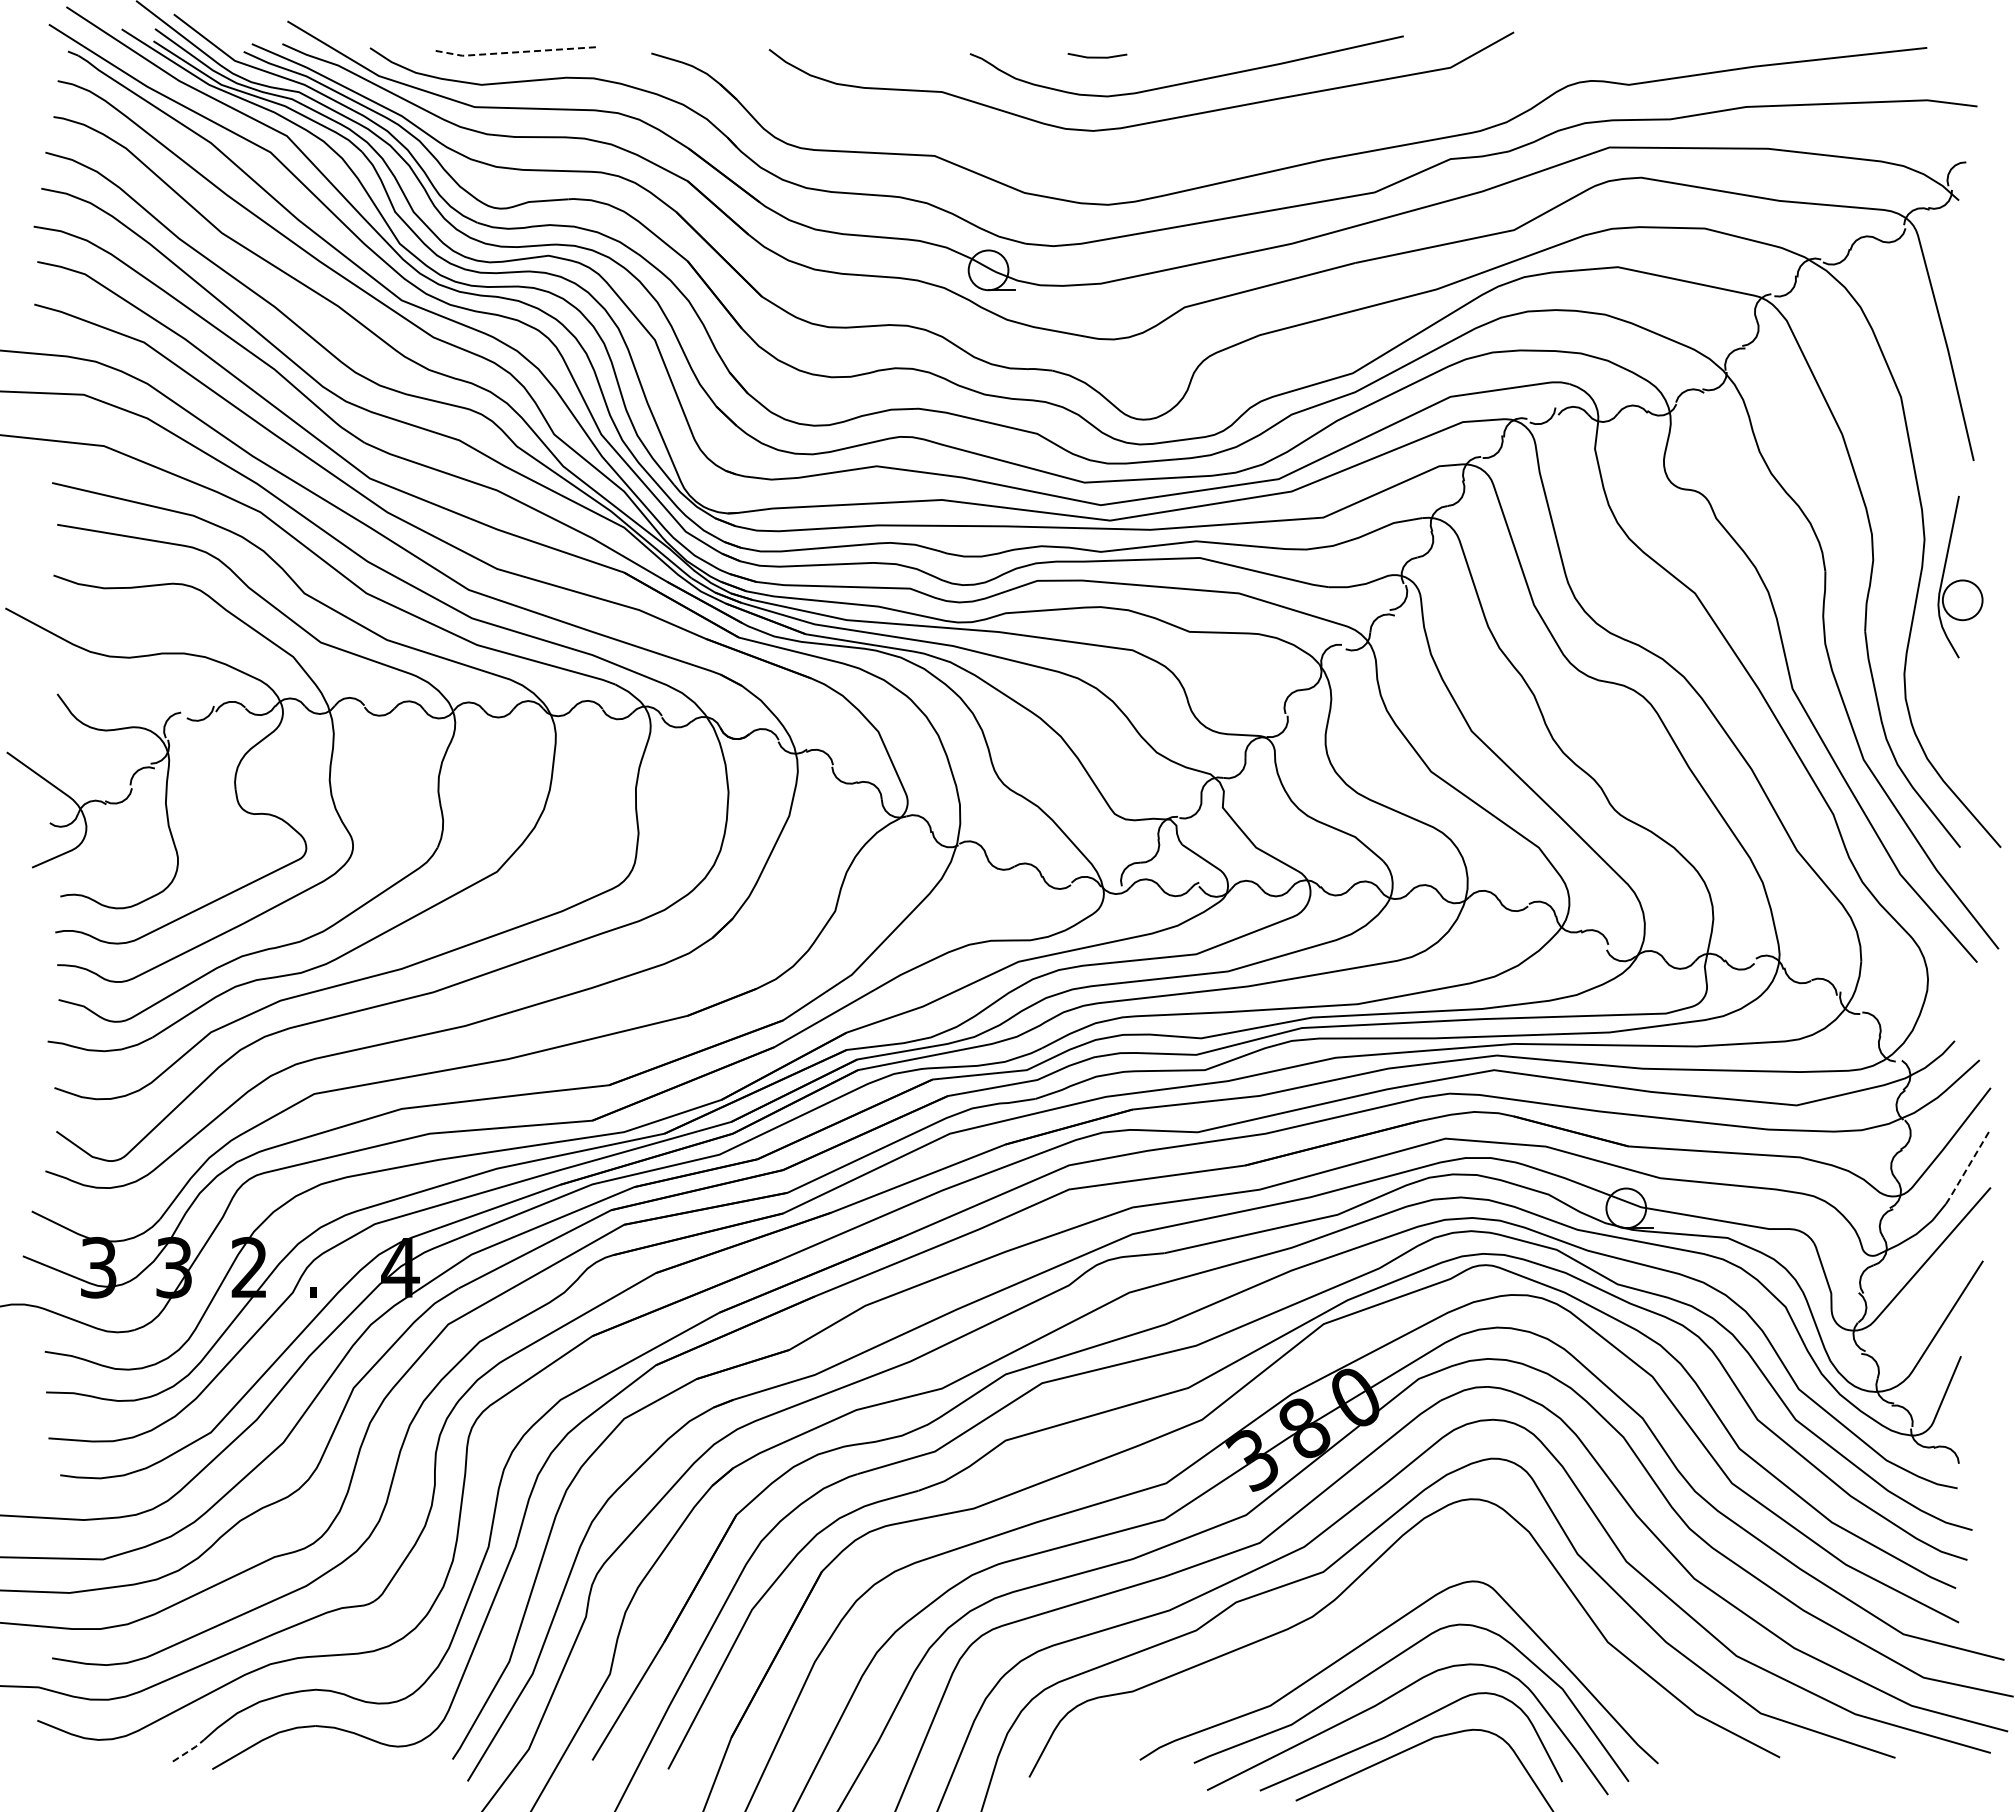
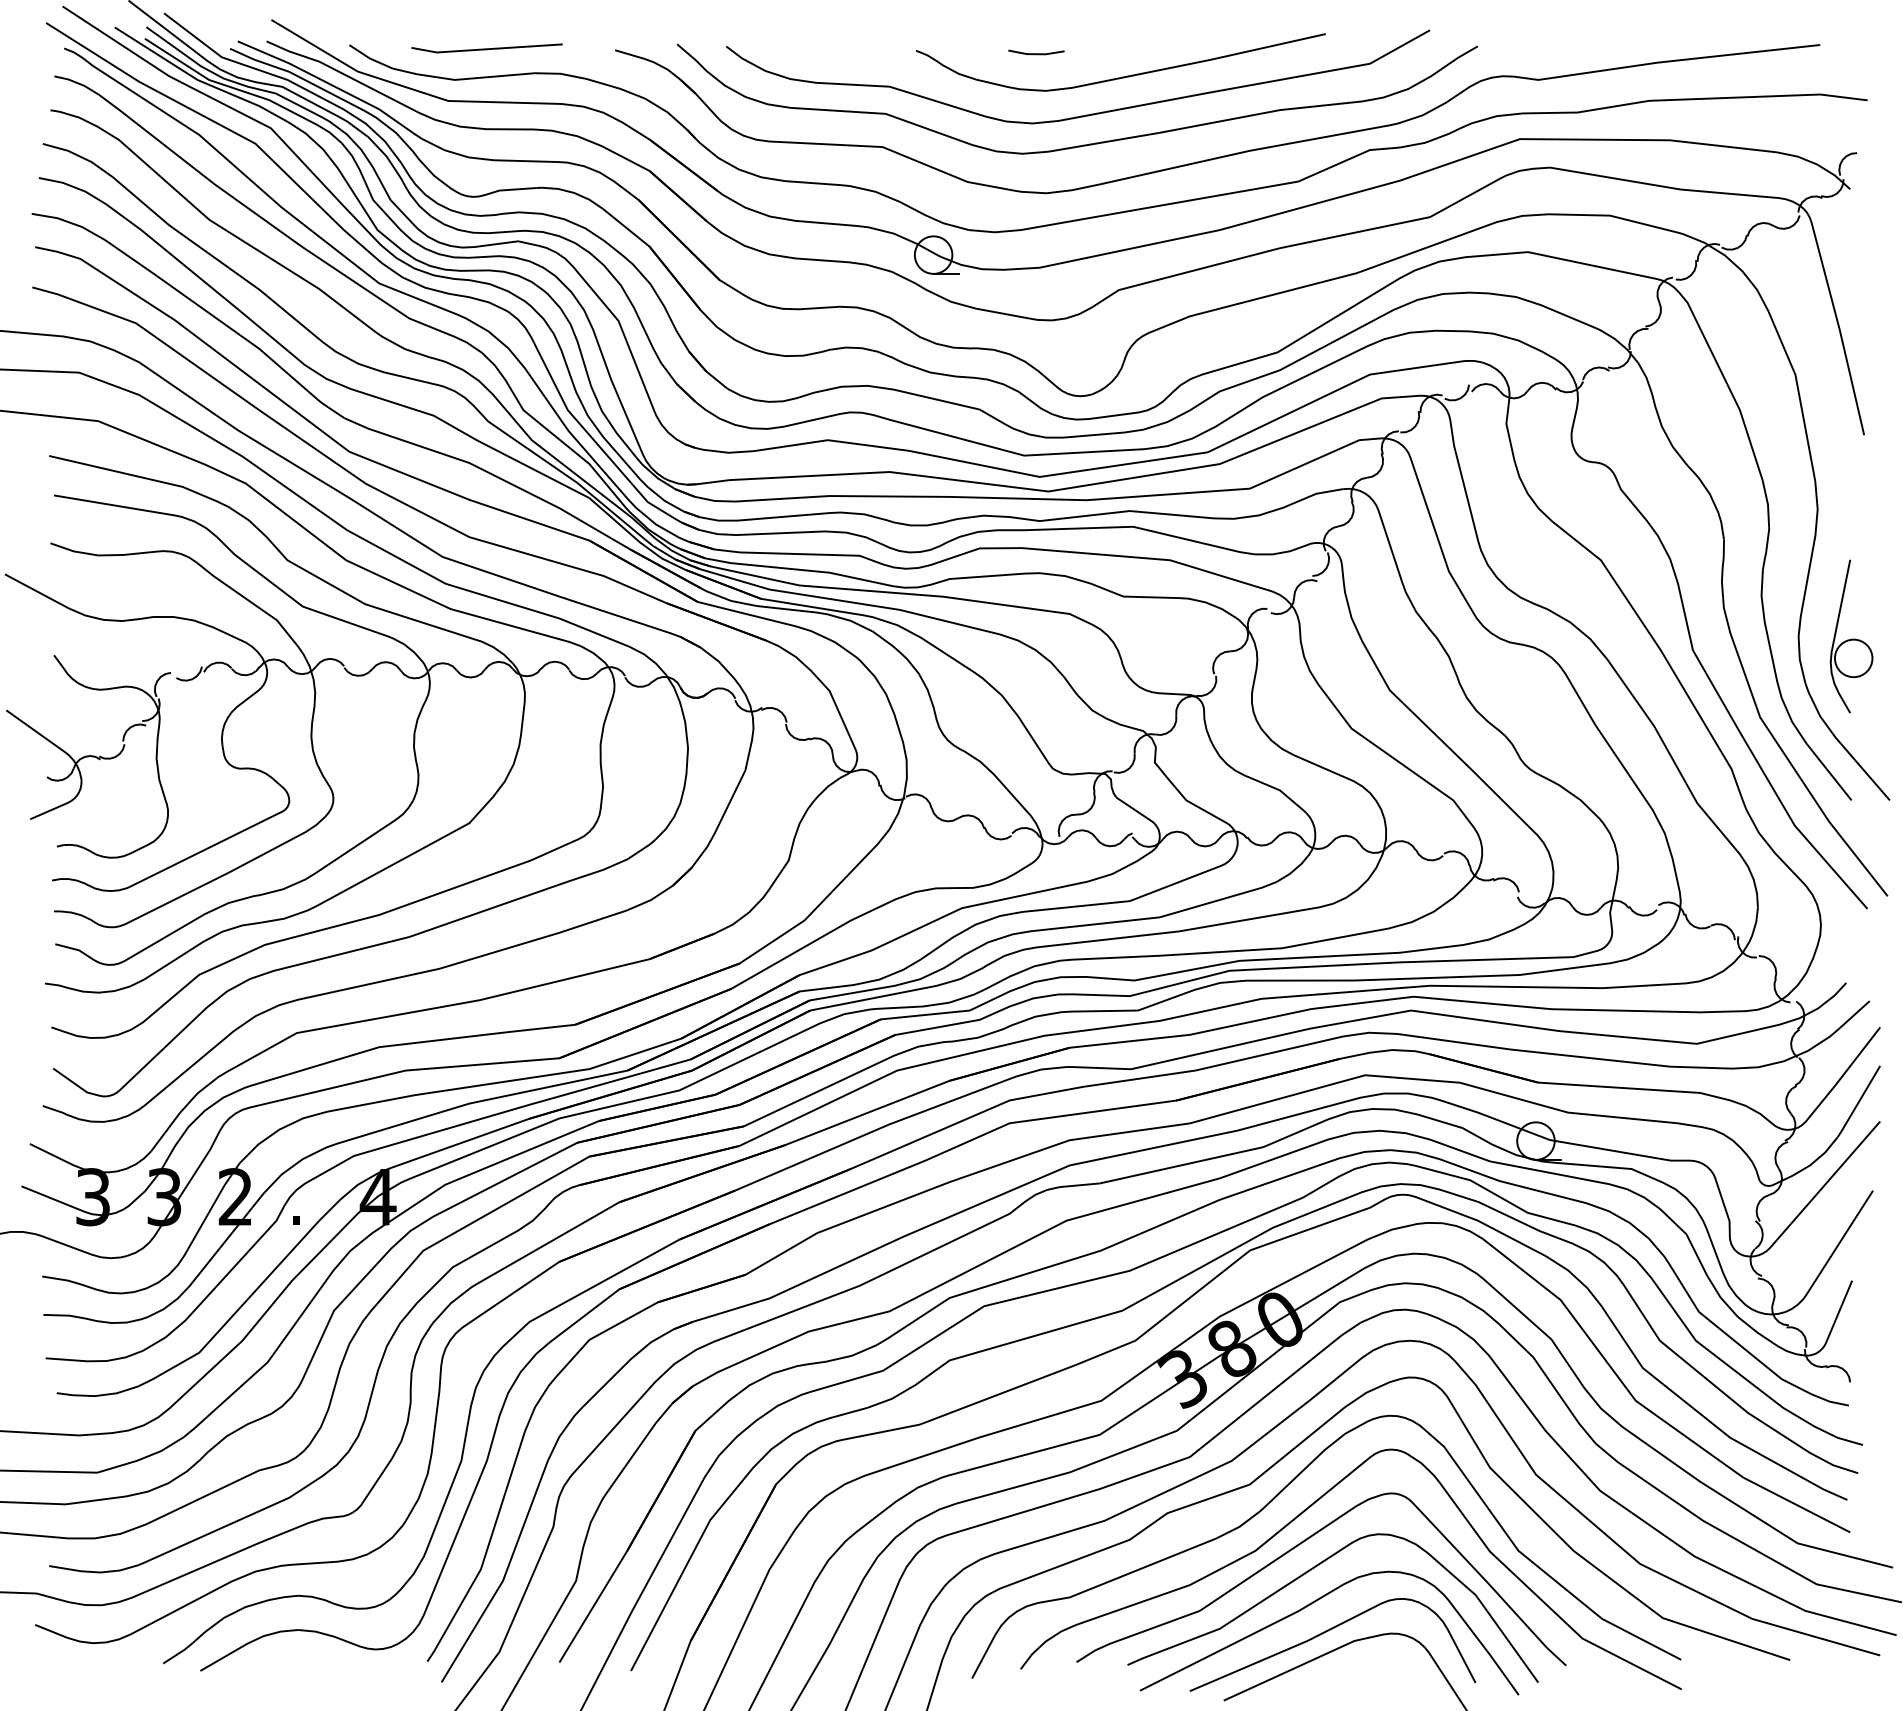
line: (514, 52) -> (485, 49), dashed -> solid
curve: (1151, 152) -> (1087, 143), added
part: (1960, 576) -> (1851, 635), moved
line: (1968, 1166) -> (1859, 1101), dashed -> solid
curve: (1382, 1600) -> (1305, 1511), added
line: (189, 1750) -> (178, 1653), dashed -> solid

